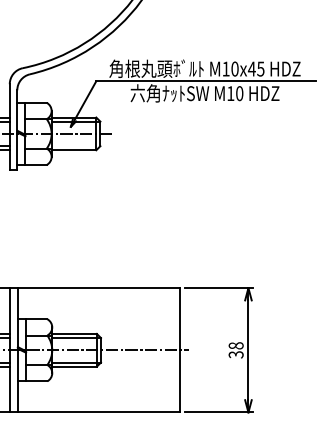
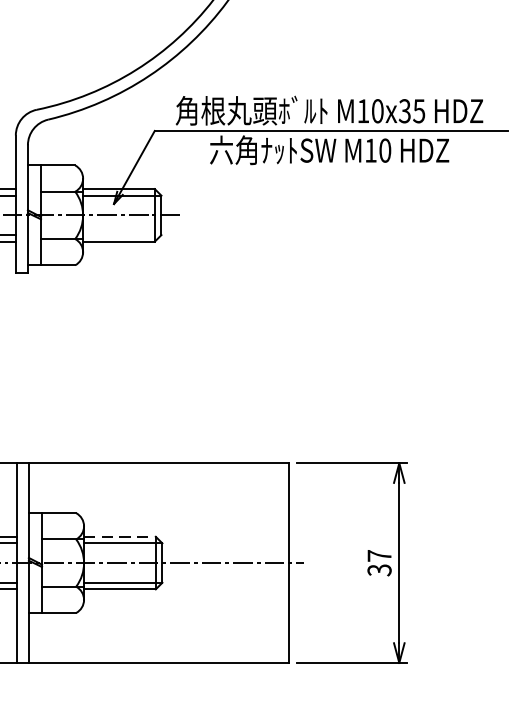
text: (251, 68) -> (404, 110), M10x45 -> M10x35
line: (75, 333) -> (121, 536), solid -> dashed
text: (235, 345) -> (378, 555), 38 -> 37

